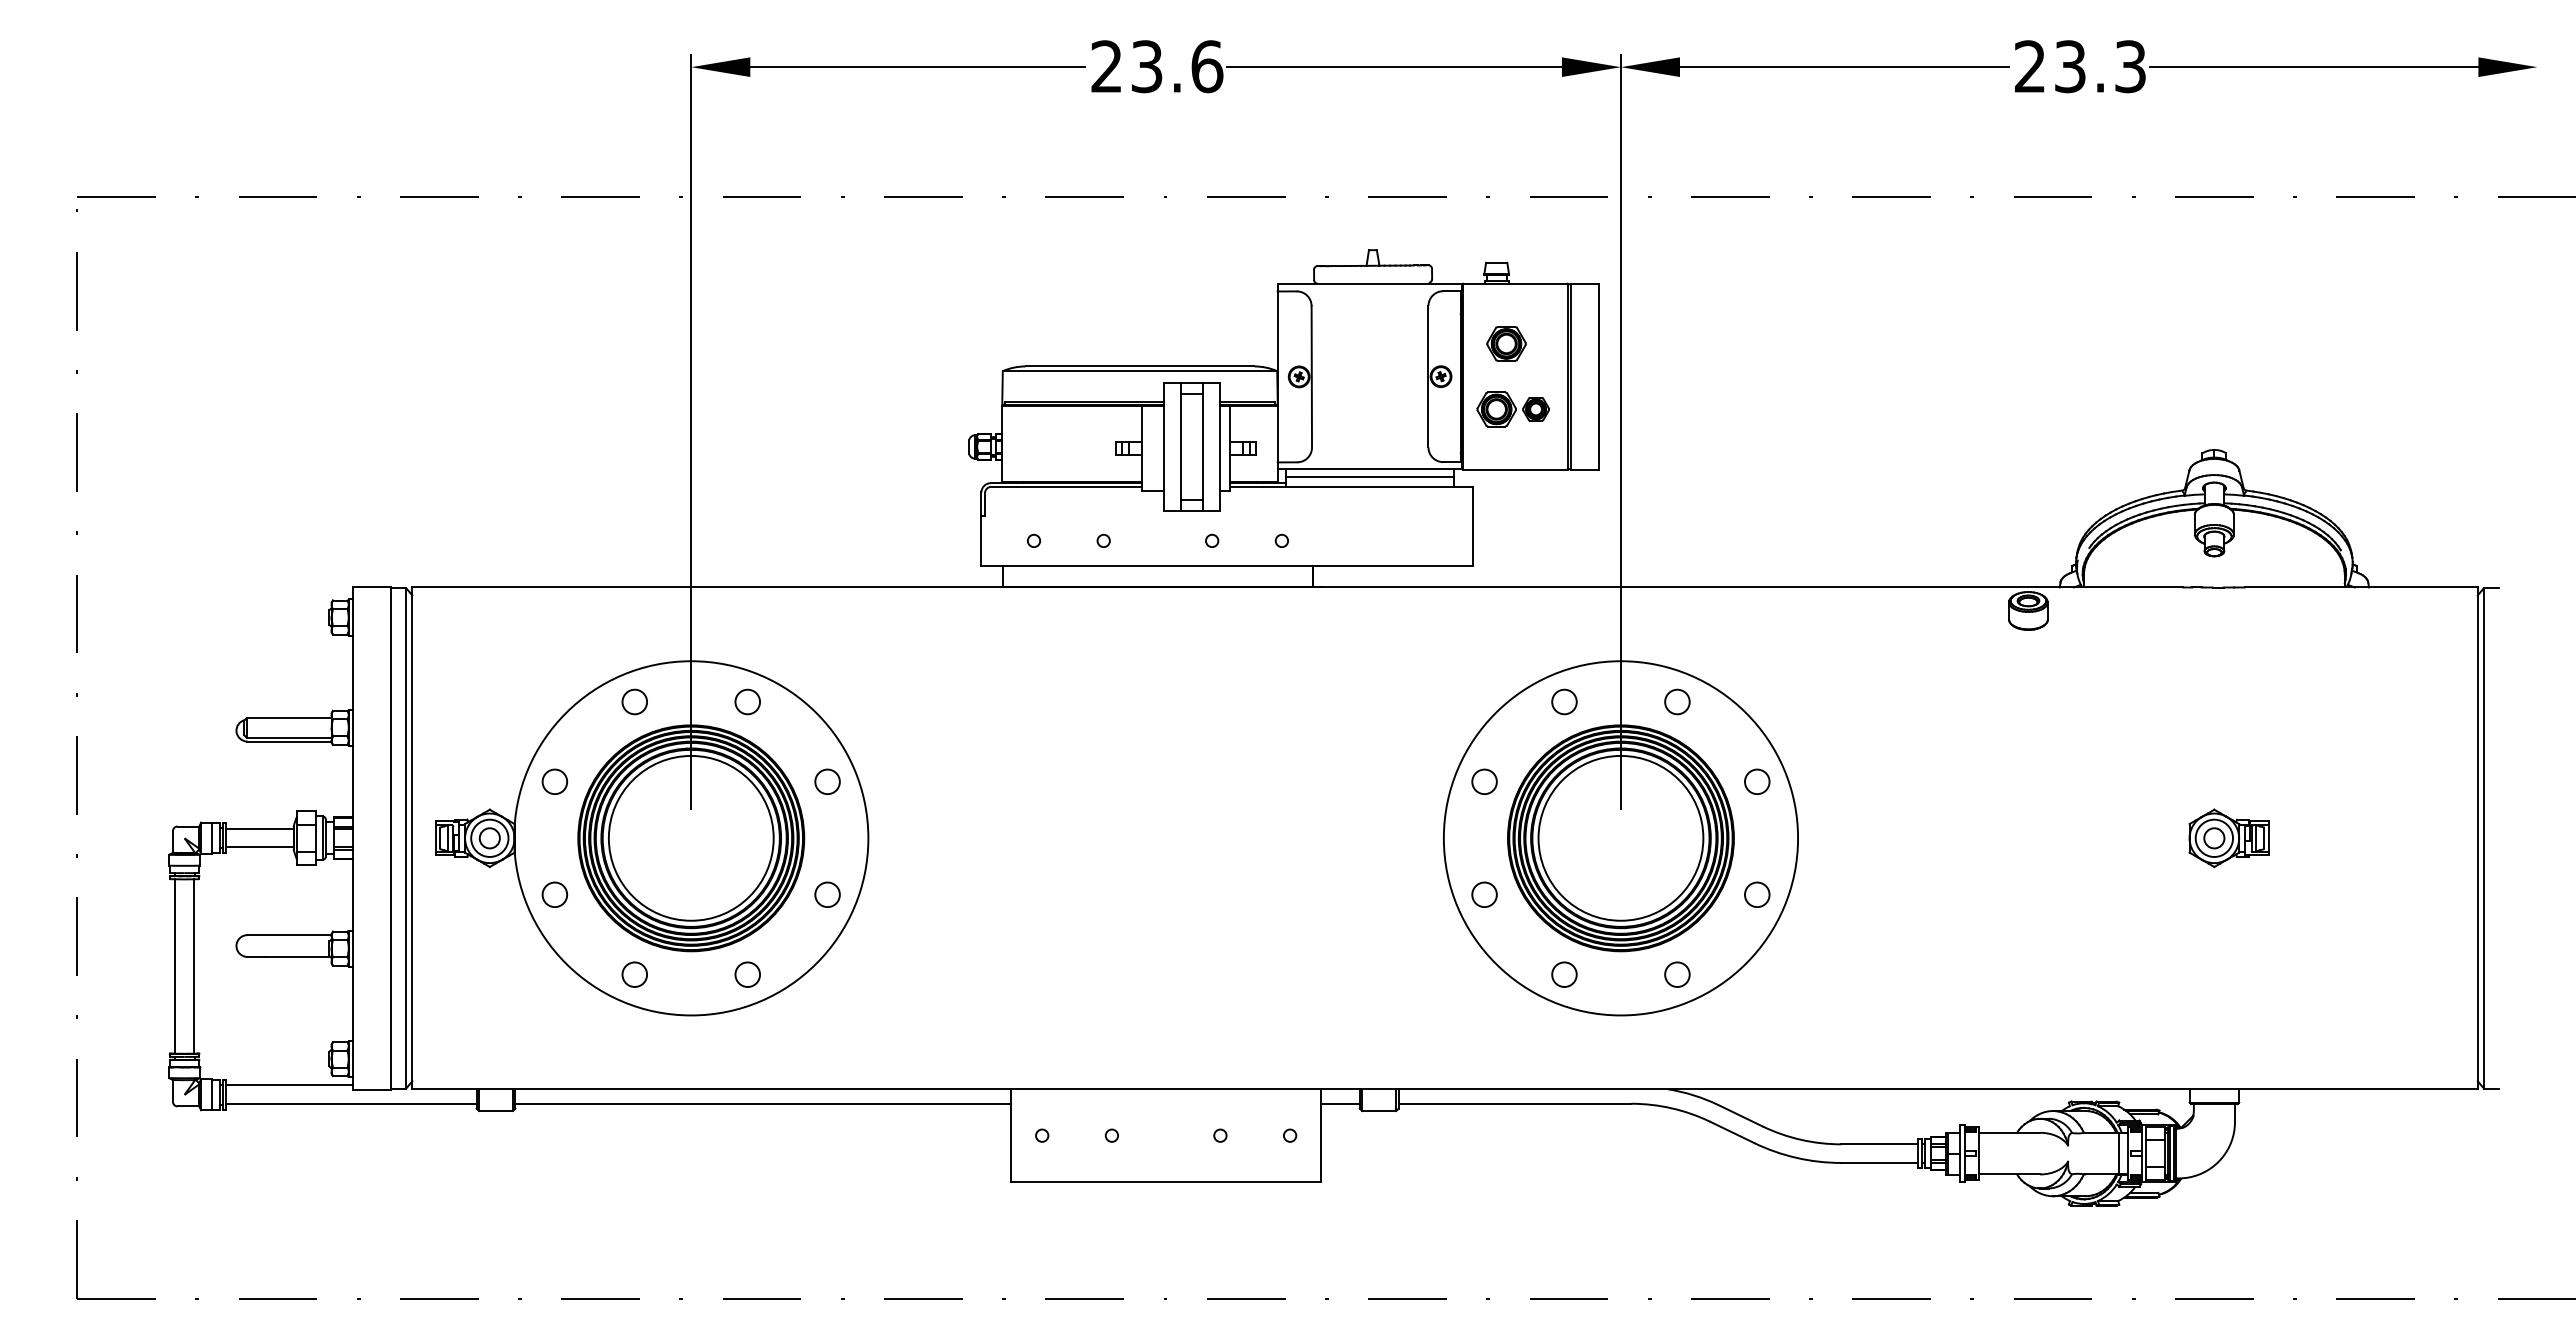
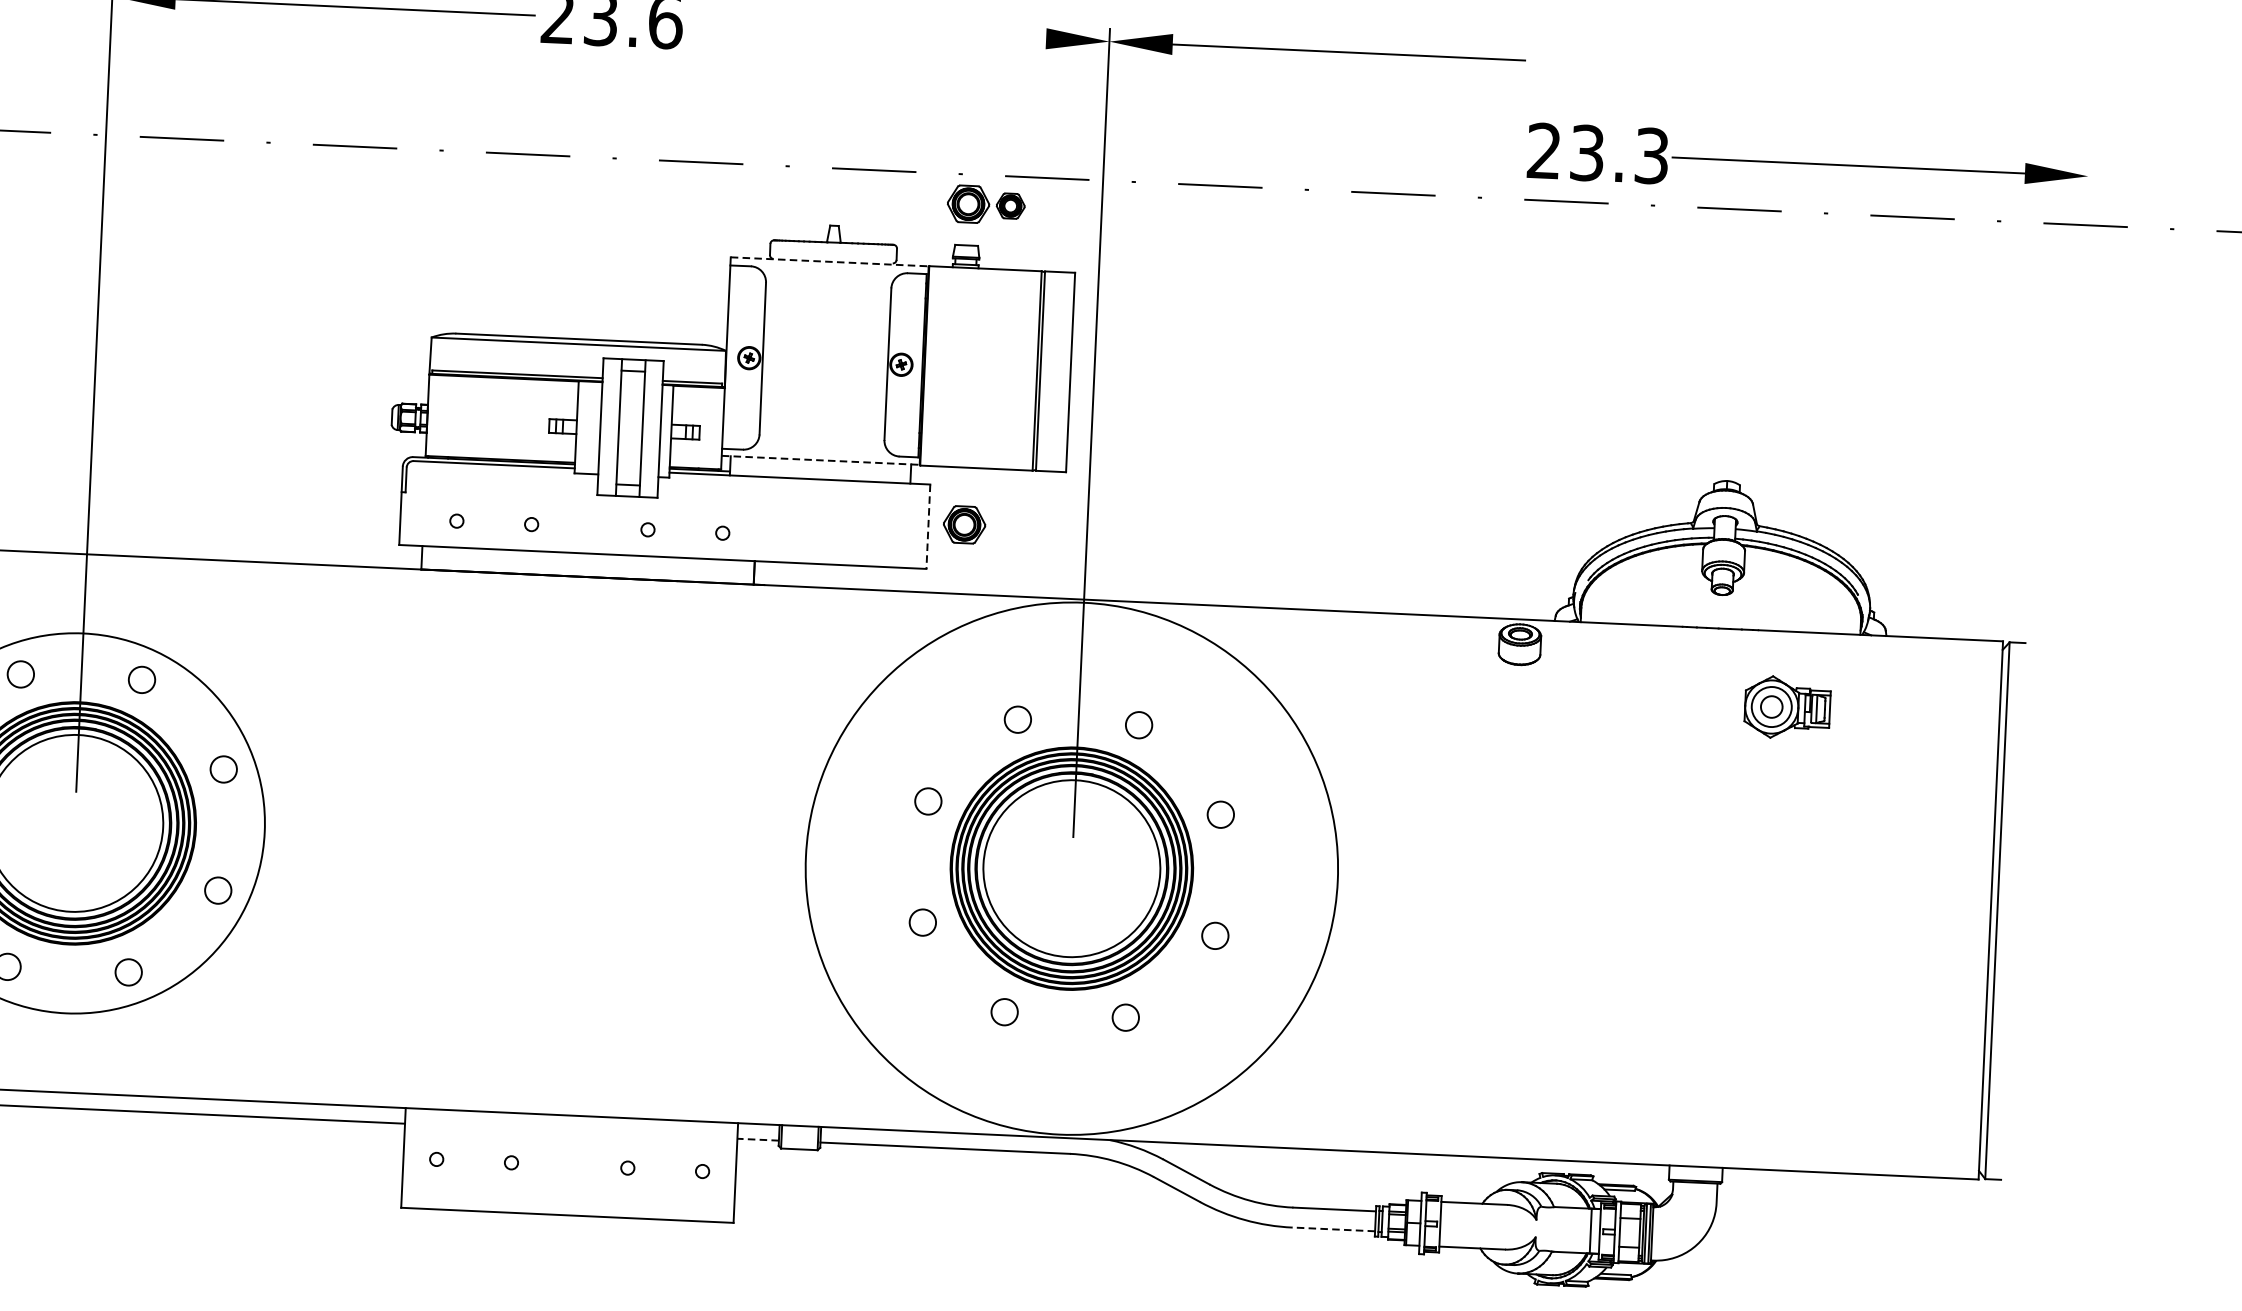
part: (2275, 66) -> (1807, 162), moved
line: (1394, 67) -> (866, 30), removed
line: (1370, 283) -> (830, 261), solid -> dashed
part: (1506, 343) -> (964, 524), moved
part: (1512, 409) -> (985, 205), moved
line: (1370, 468) -> (821, 459), solid -> dashed
line: (1370, 477) -> (820, 469), removed
line: (1472, 526) -> (927, 527), solid -> dashed
circle: (1620, 838) -> (1071, 868), size x1.4
part: (2228, 838) -> (1786, 707), moved
line: (1340, 1103) -> (758, 1139), solid -> dashed
line: (1879, 1162) -> (1333, 1228), solid -> dashed

